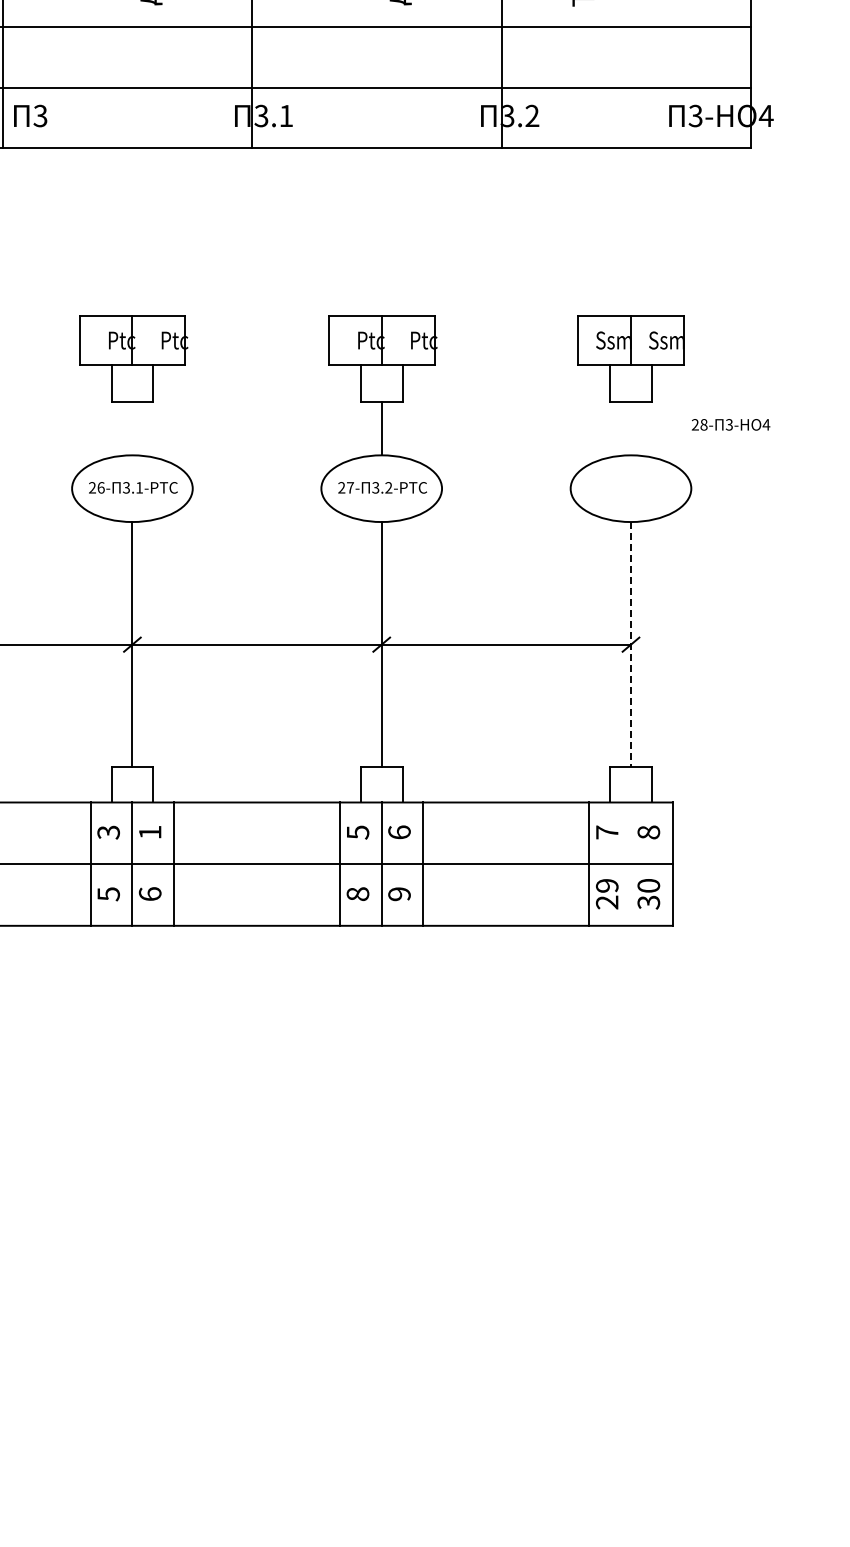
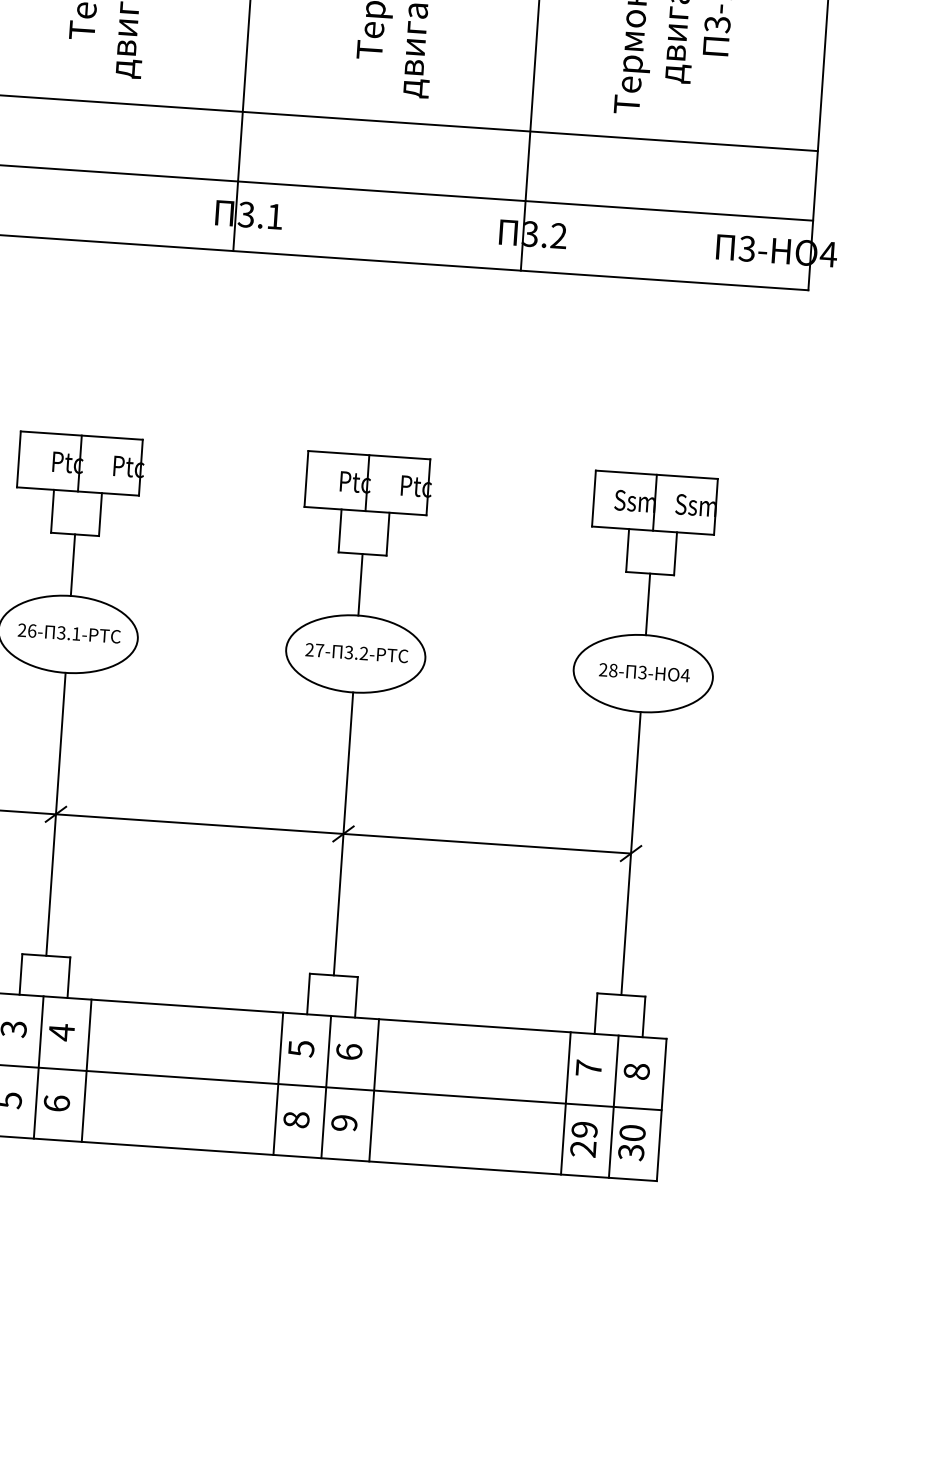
text: (730, 424) -> (643, 672), moved
line: (132, 428) -> (73, 564), added
line: (631, 428) -> (648, 604), added
line: (631, 644) -> (631, 853), dashed -> solid
text: (150, 832) -> (62, 1032), 1 -> 4
line: (631, 863) -> (614, 1105), added

